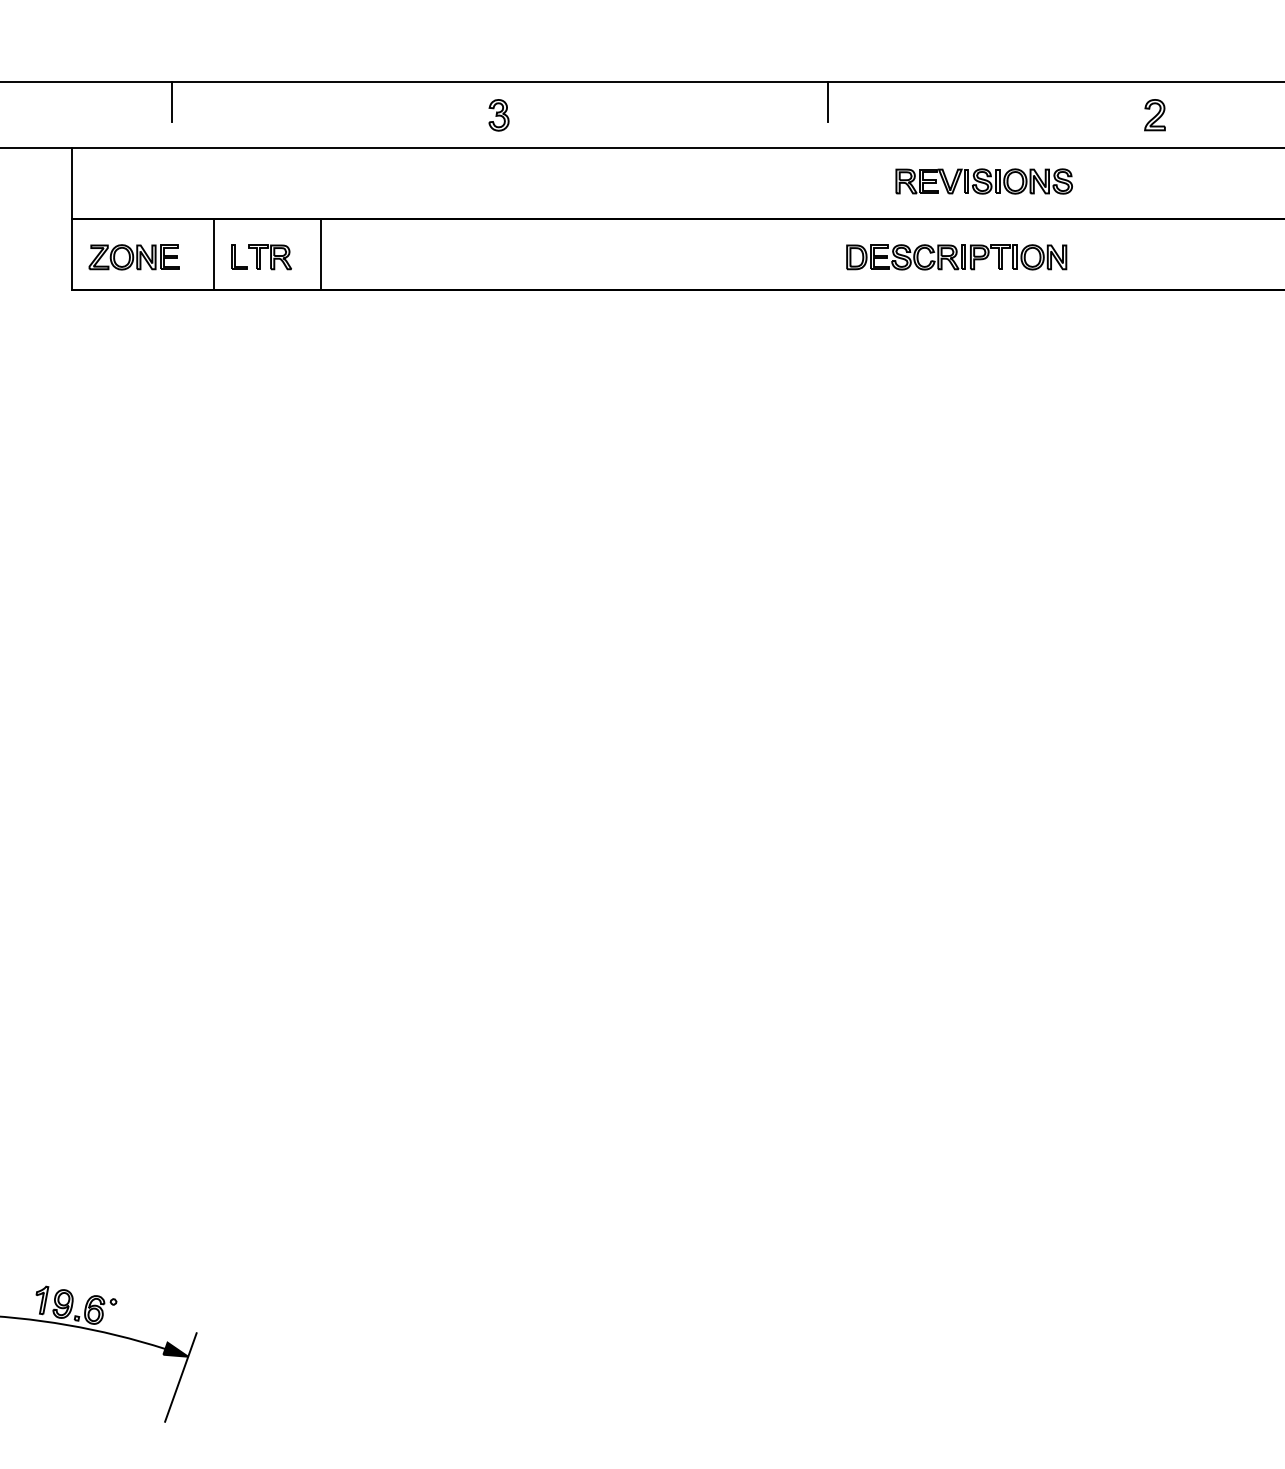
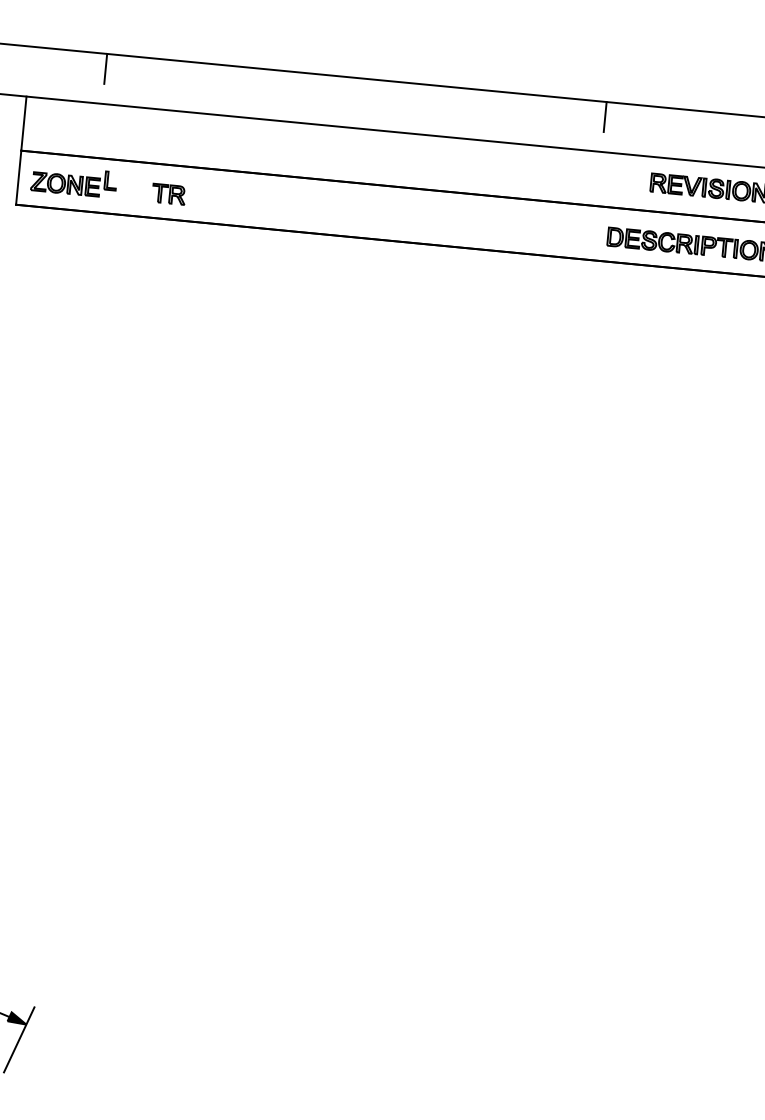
part: (498, 115) -> (353, 103), removed
line: (214, 254) -> (127, 188), removed
line: (320, 254) -> (207, 195), removed
part: (239, 256) -> (110, 180), moved

